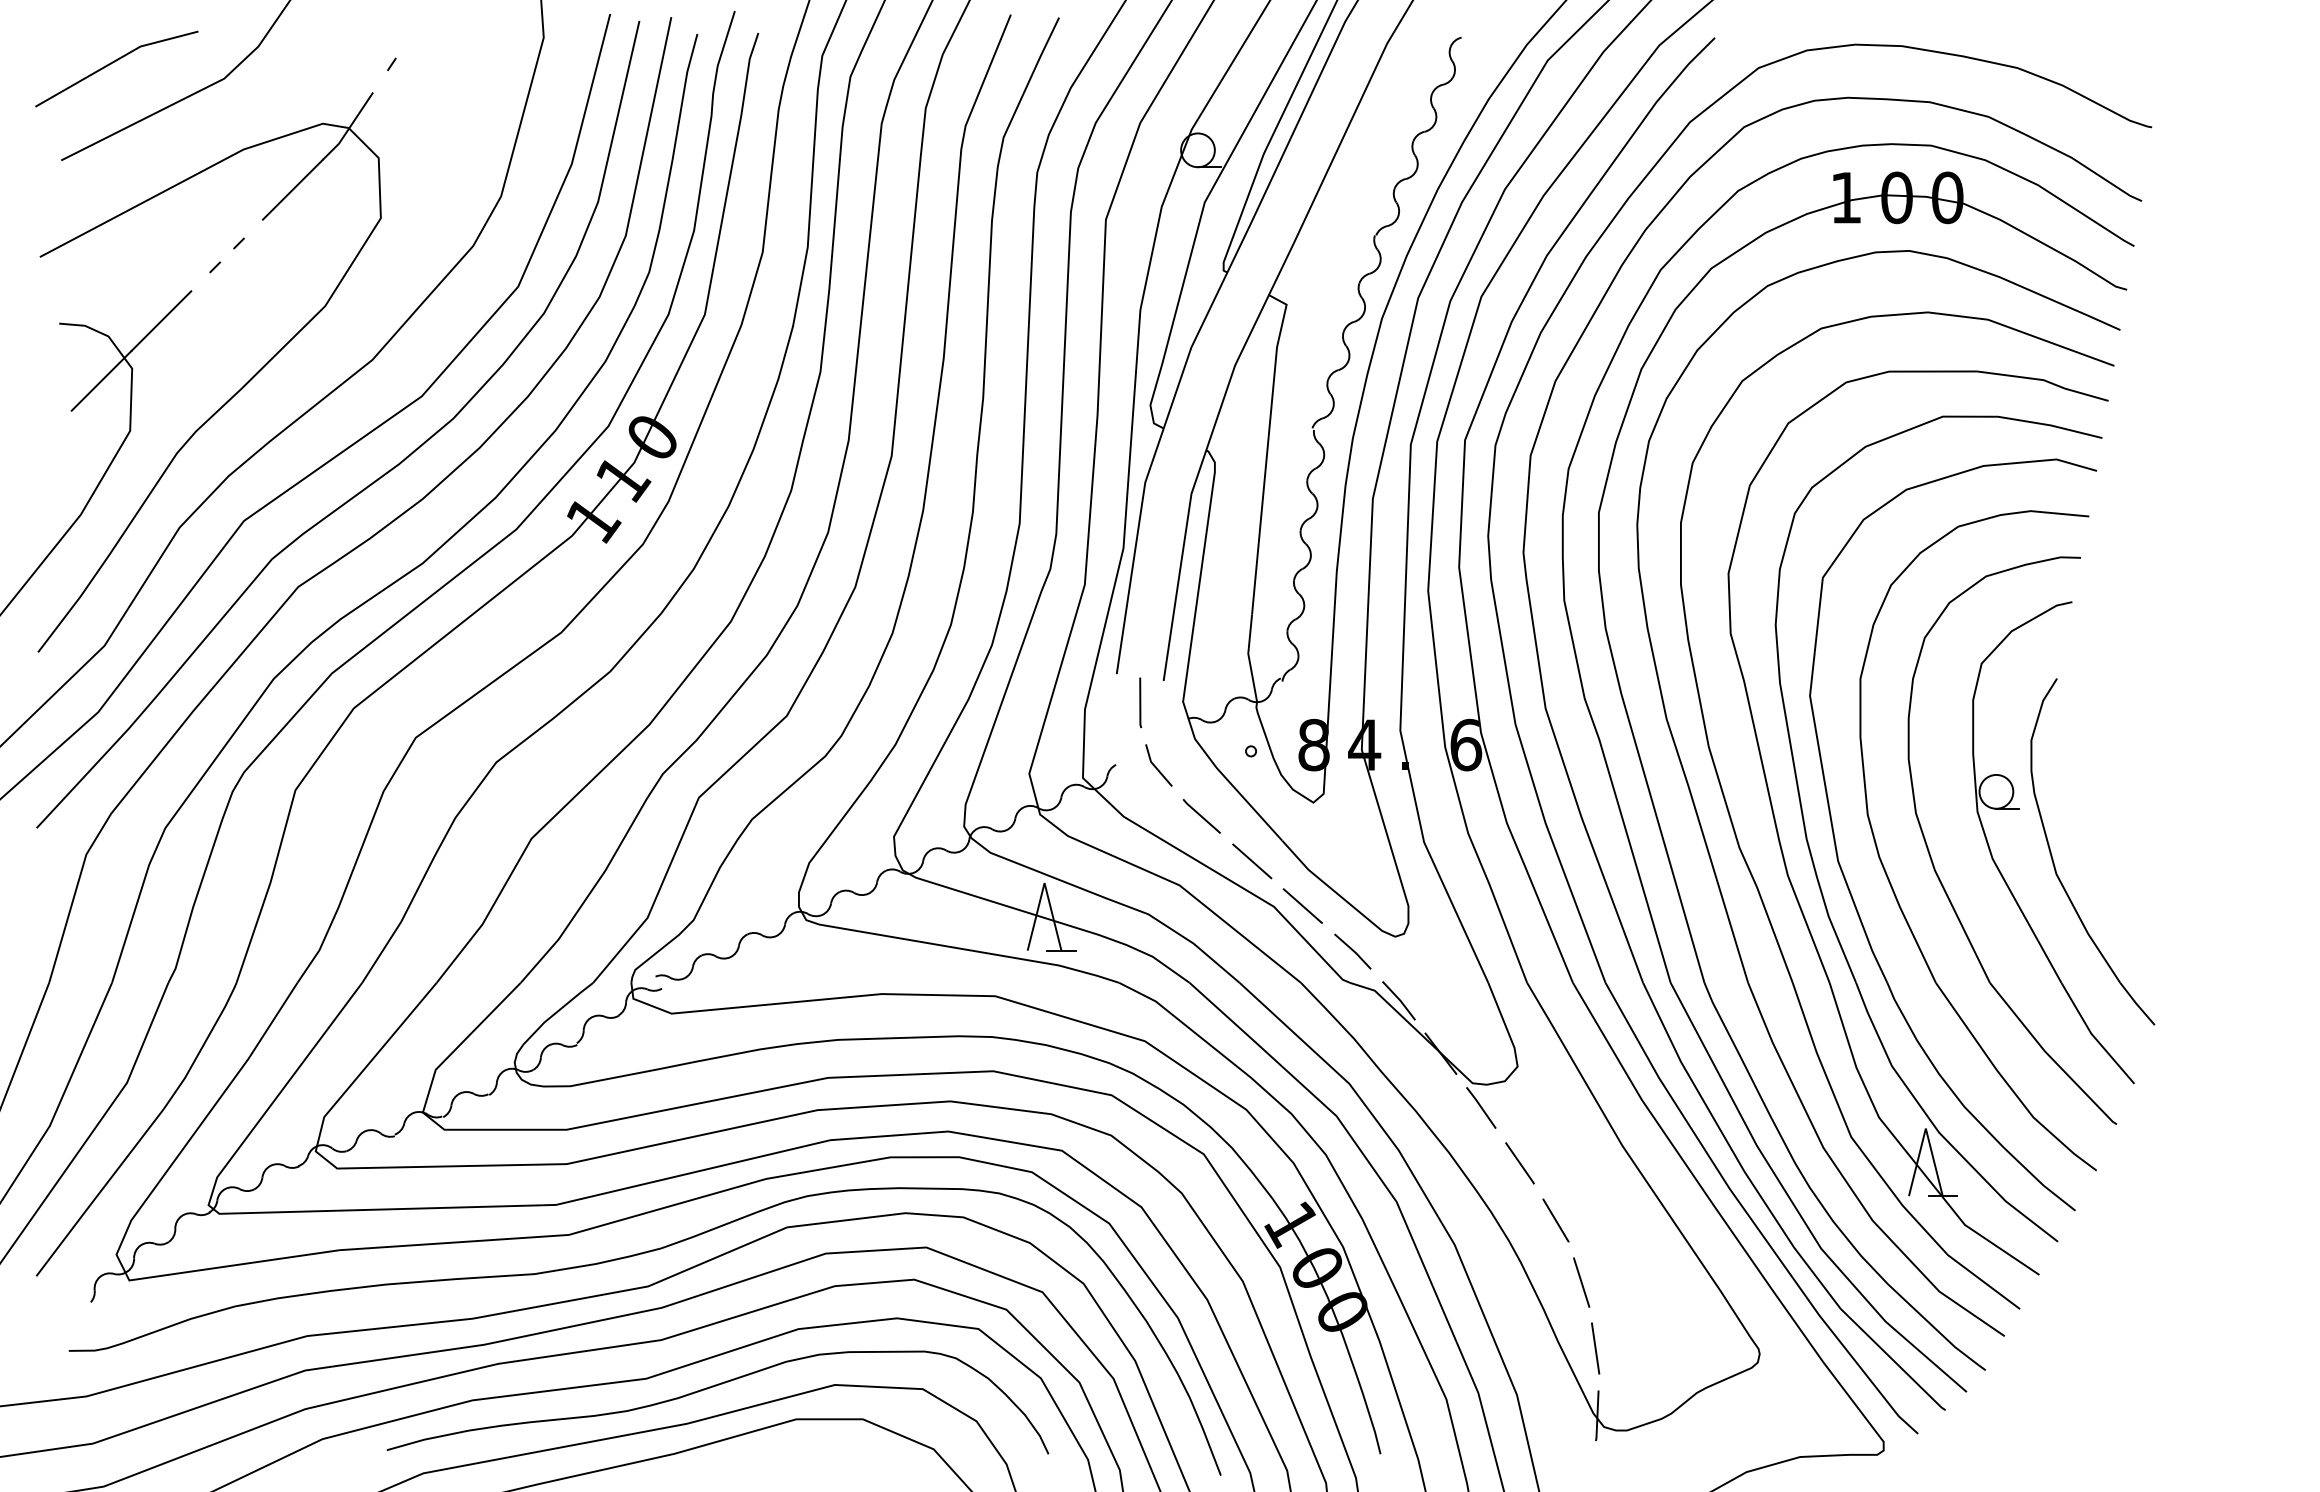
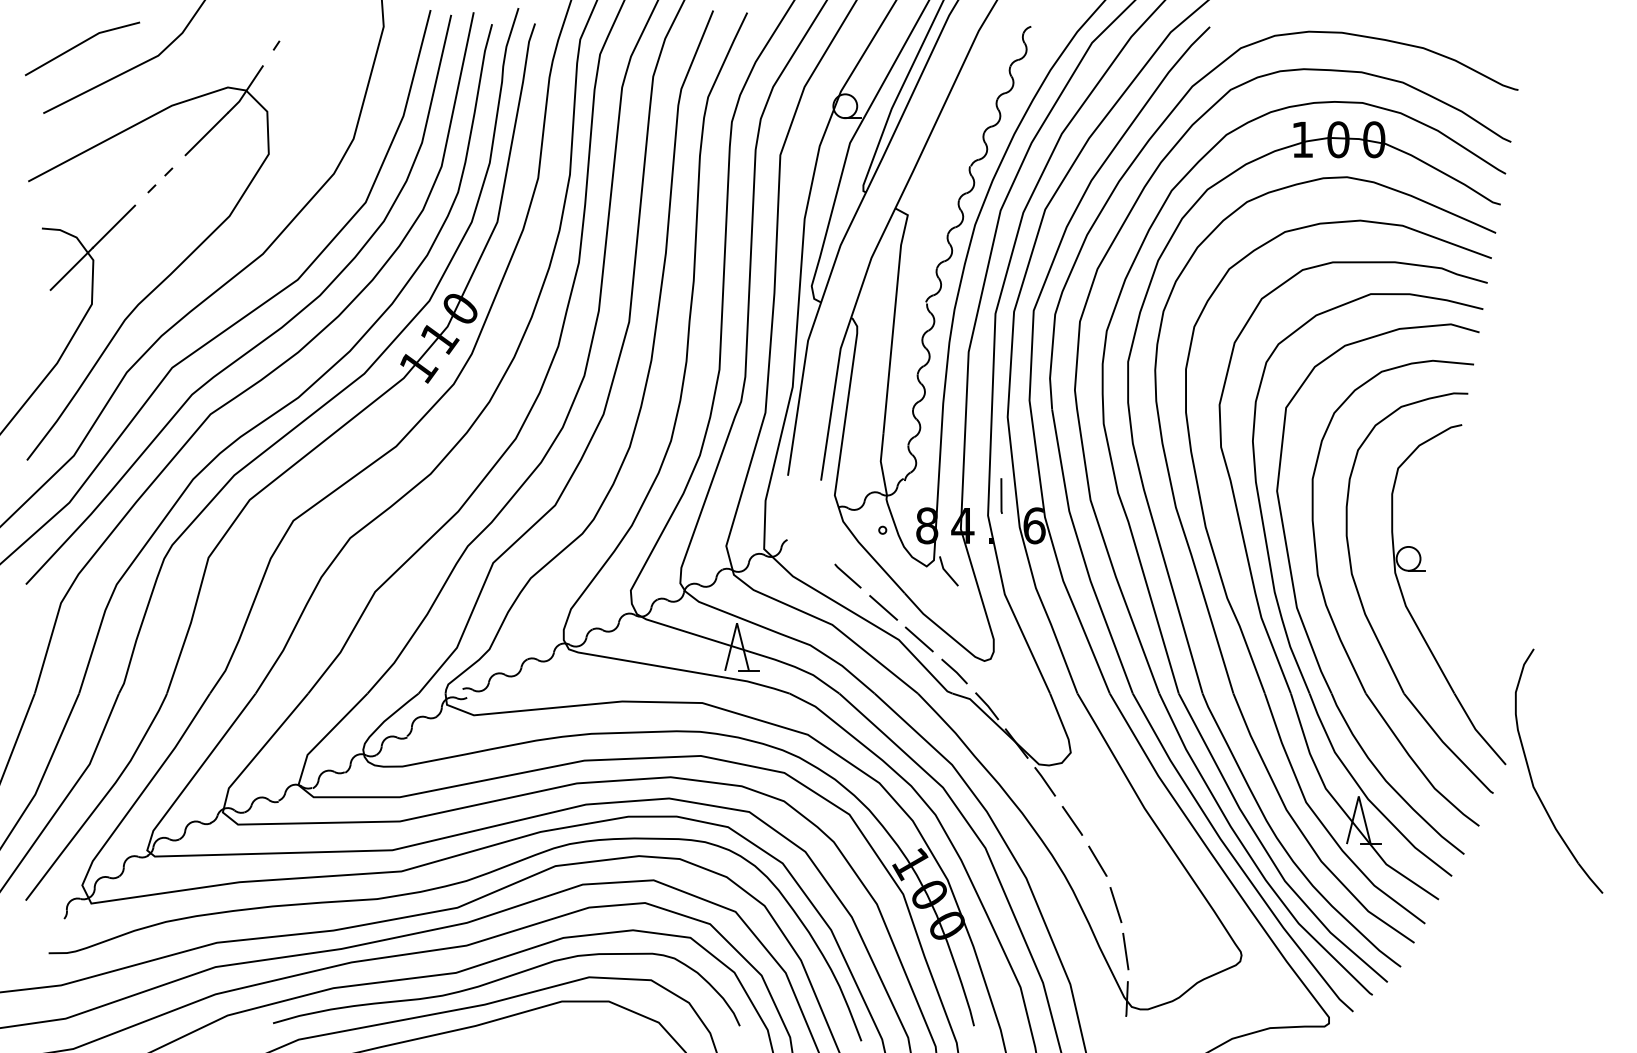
line: (1140, 702) -> (1001, 495), moved
line: (1156, 766) -> (947, 572), moved
part: (2054, 862) -> (1532, 778), moved

